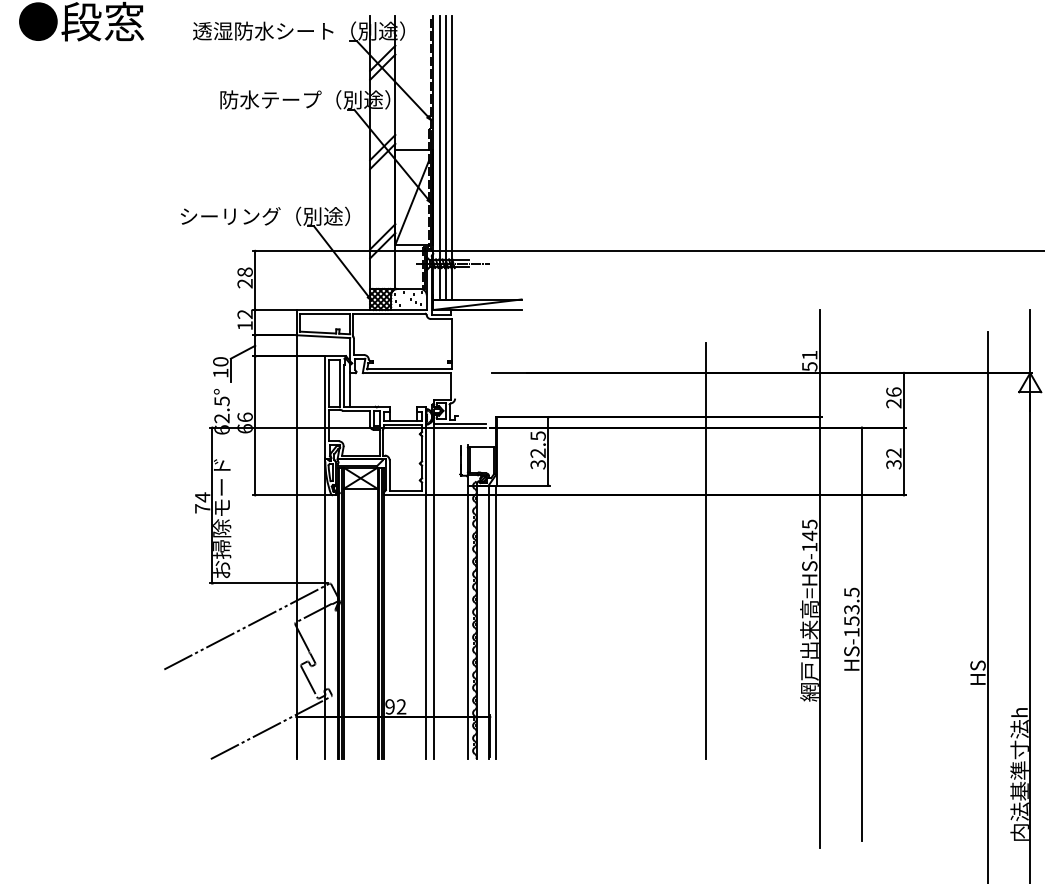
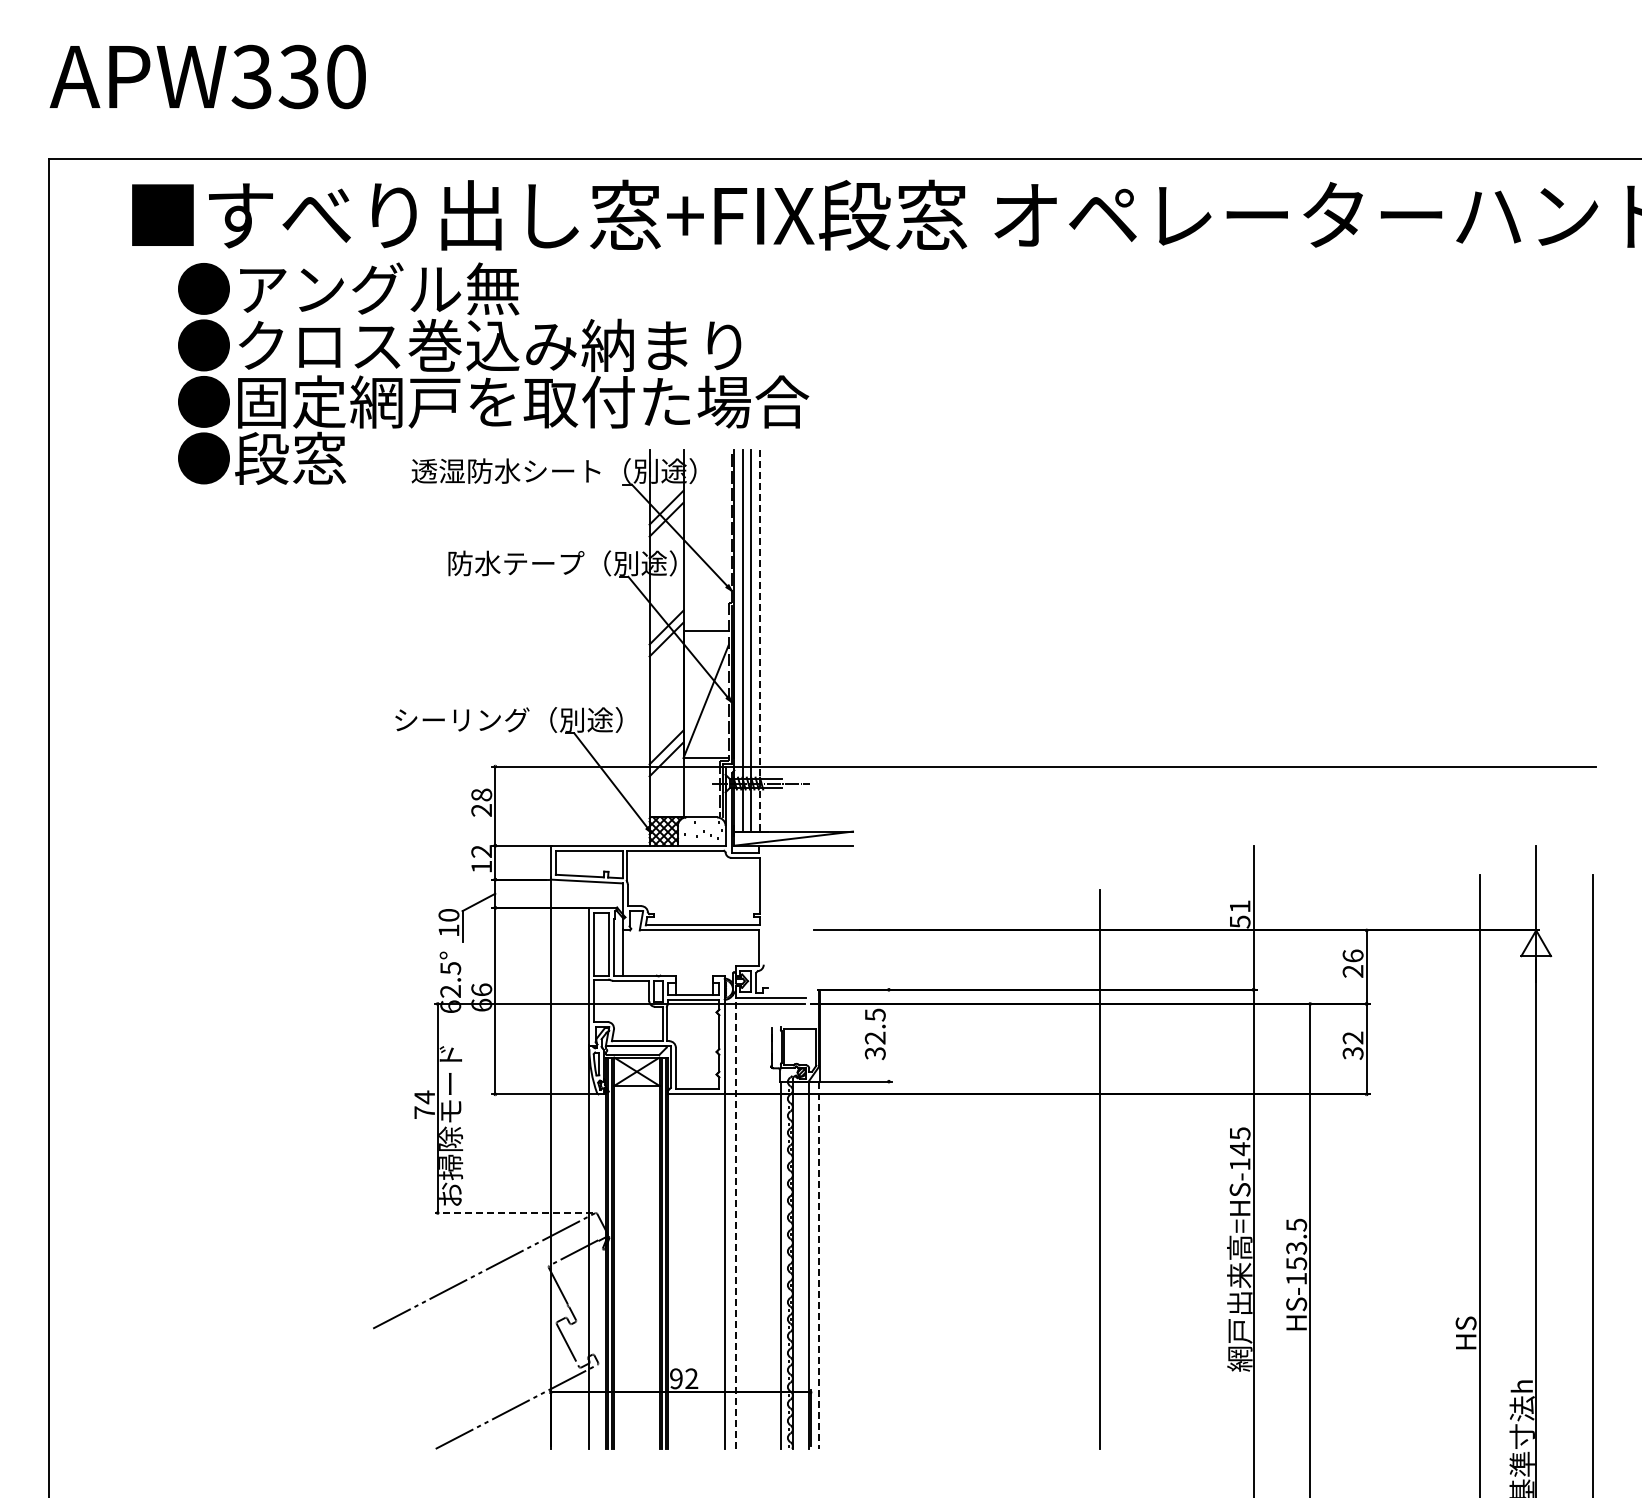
line: (451, 157) -> (759, 640), solid -> dashed
line: (547, 451) -> (888, 1035), removed
line: (268, 583) -> (513, 1213), solid -> dashed
line: (434, 590) -> (735, 1222), solid -> dashed
line: (496, 622) -> (819, 1265), solid -> dashed

